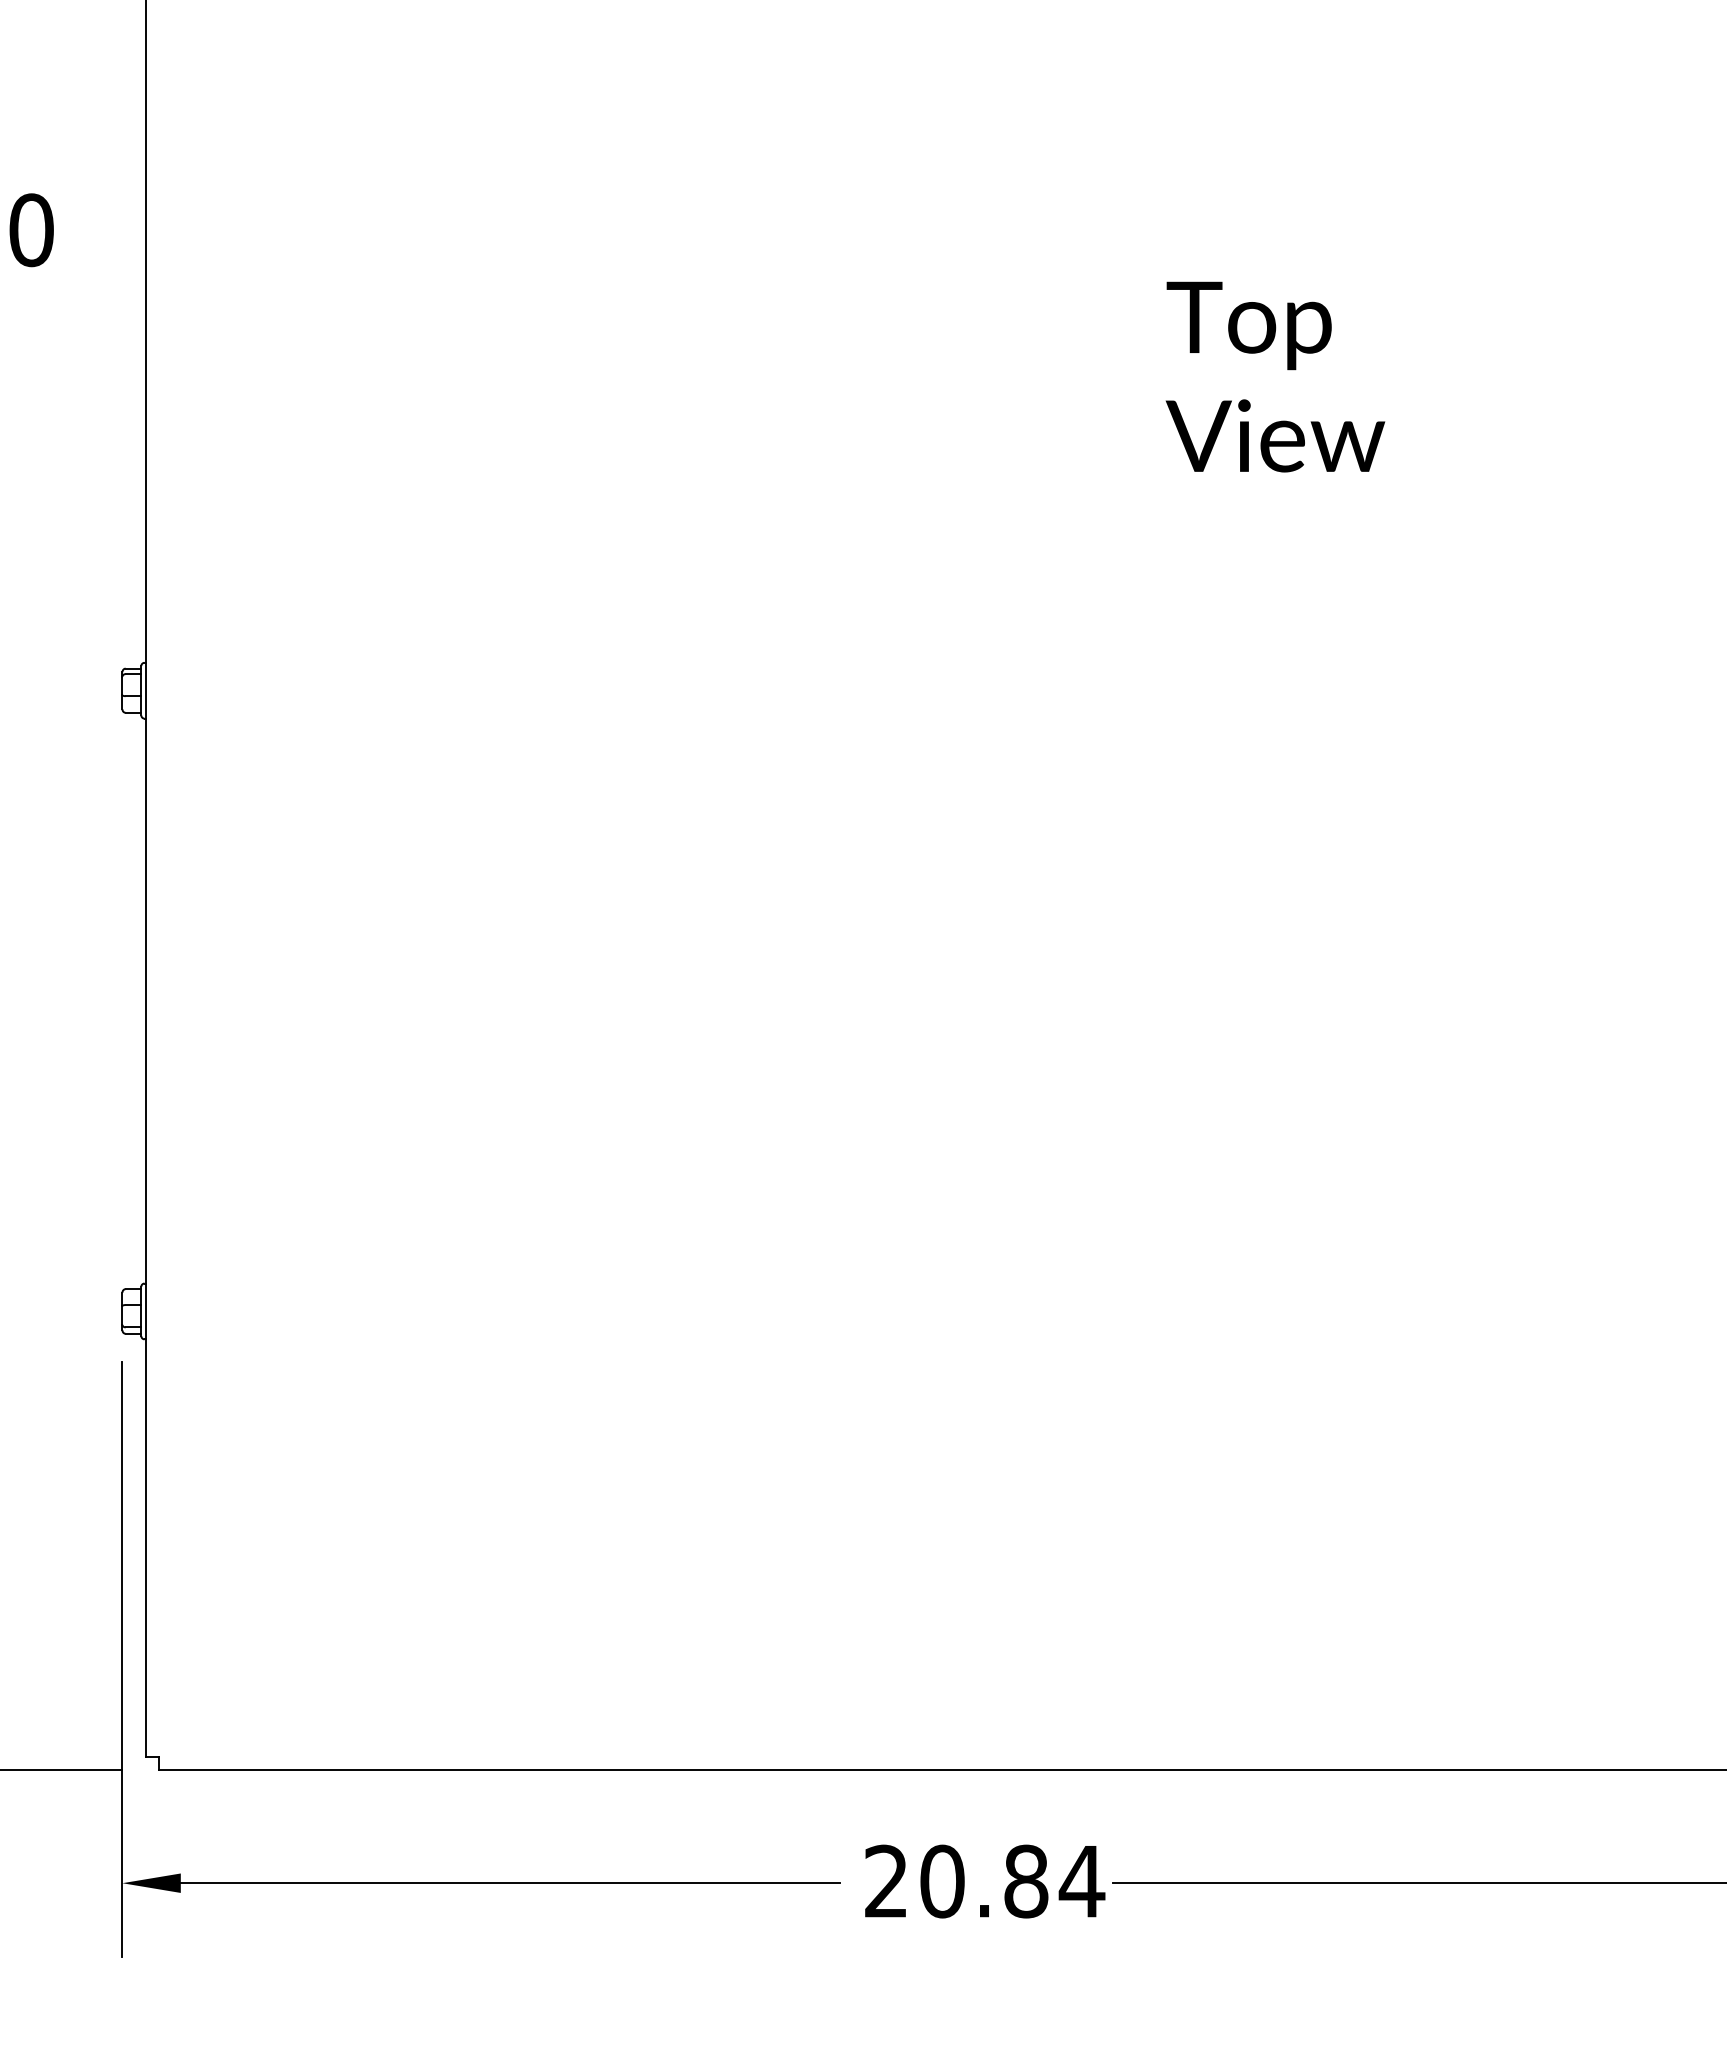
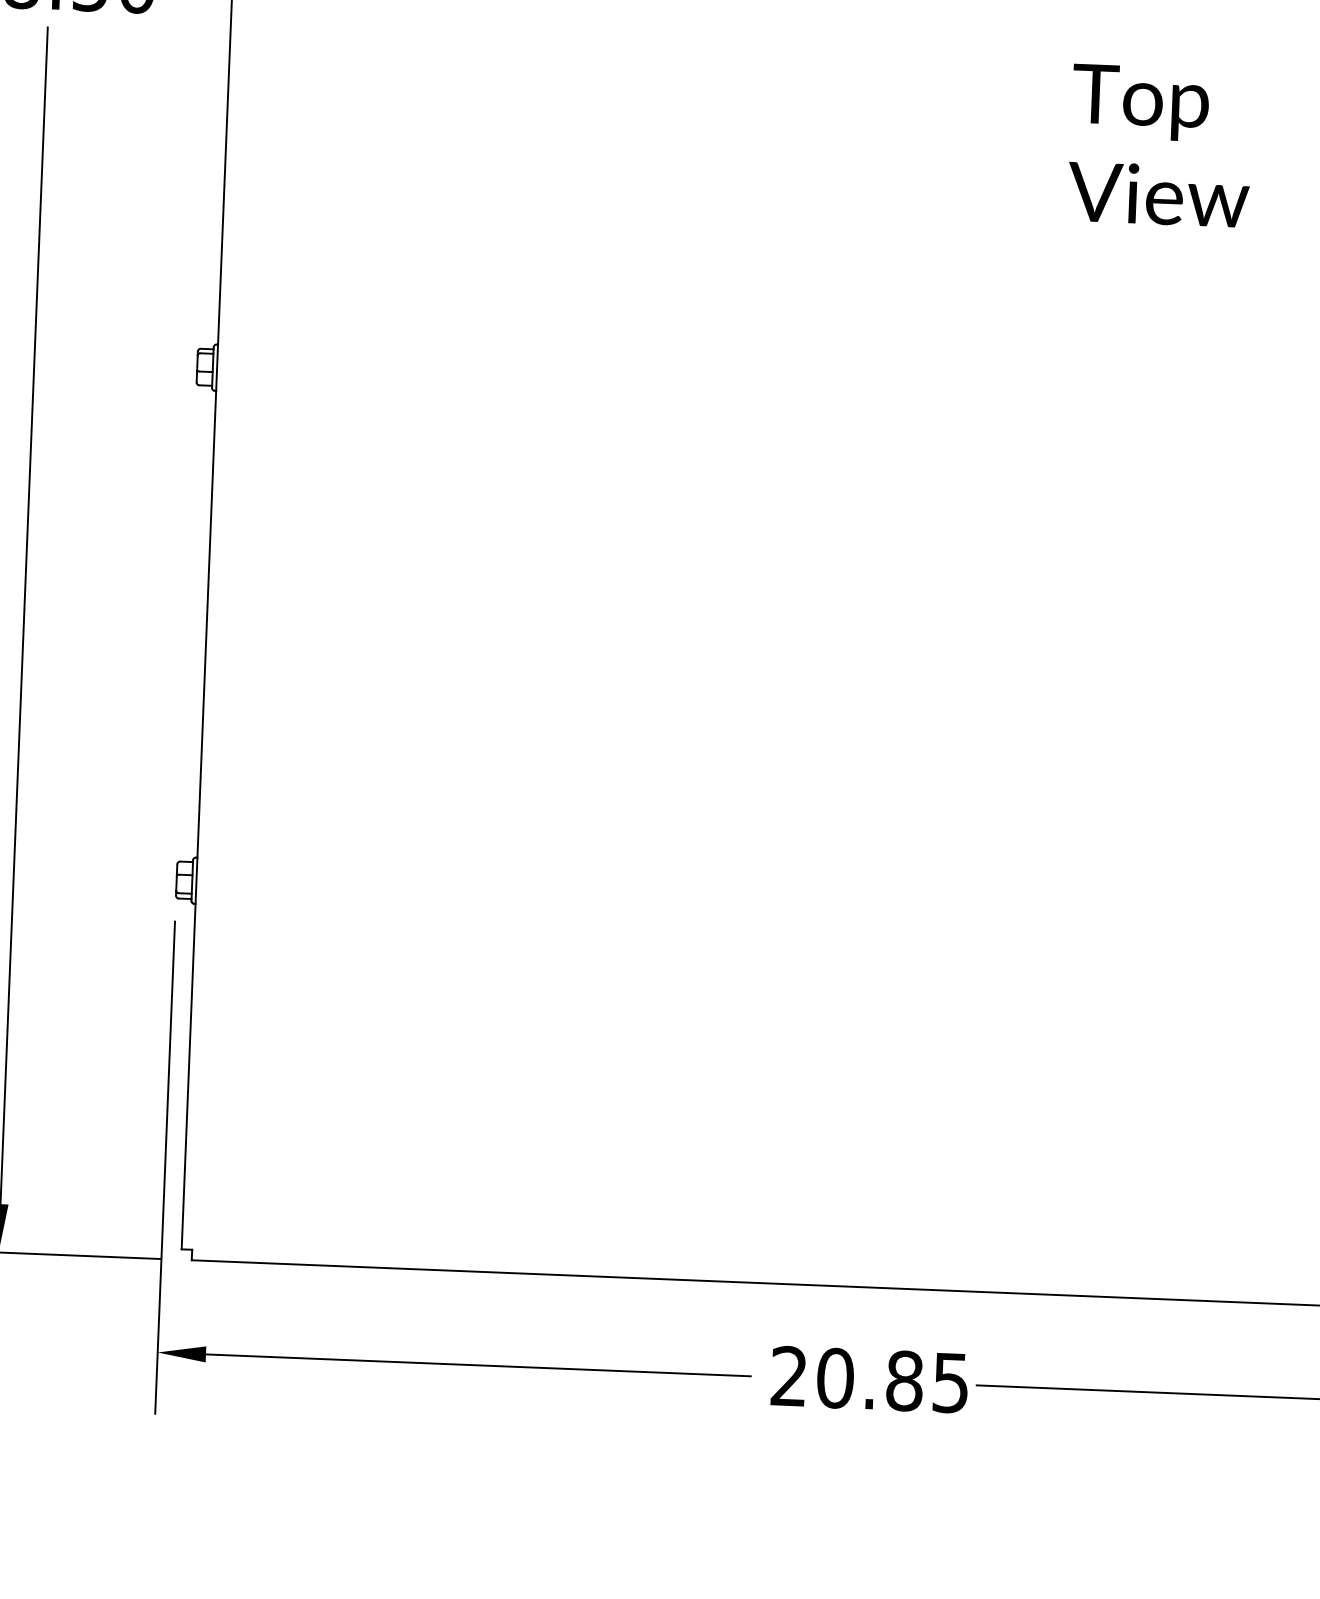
text: (1081, 1882) -> (950, 1383), 20.84 -> 20.85

